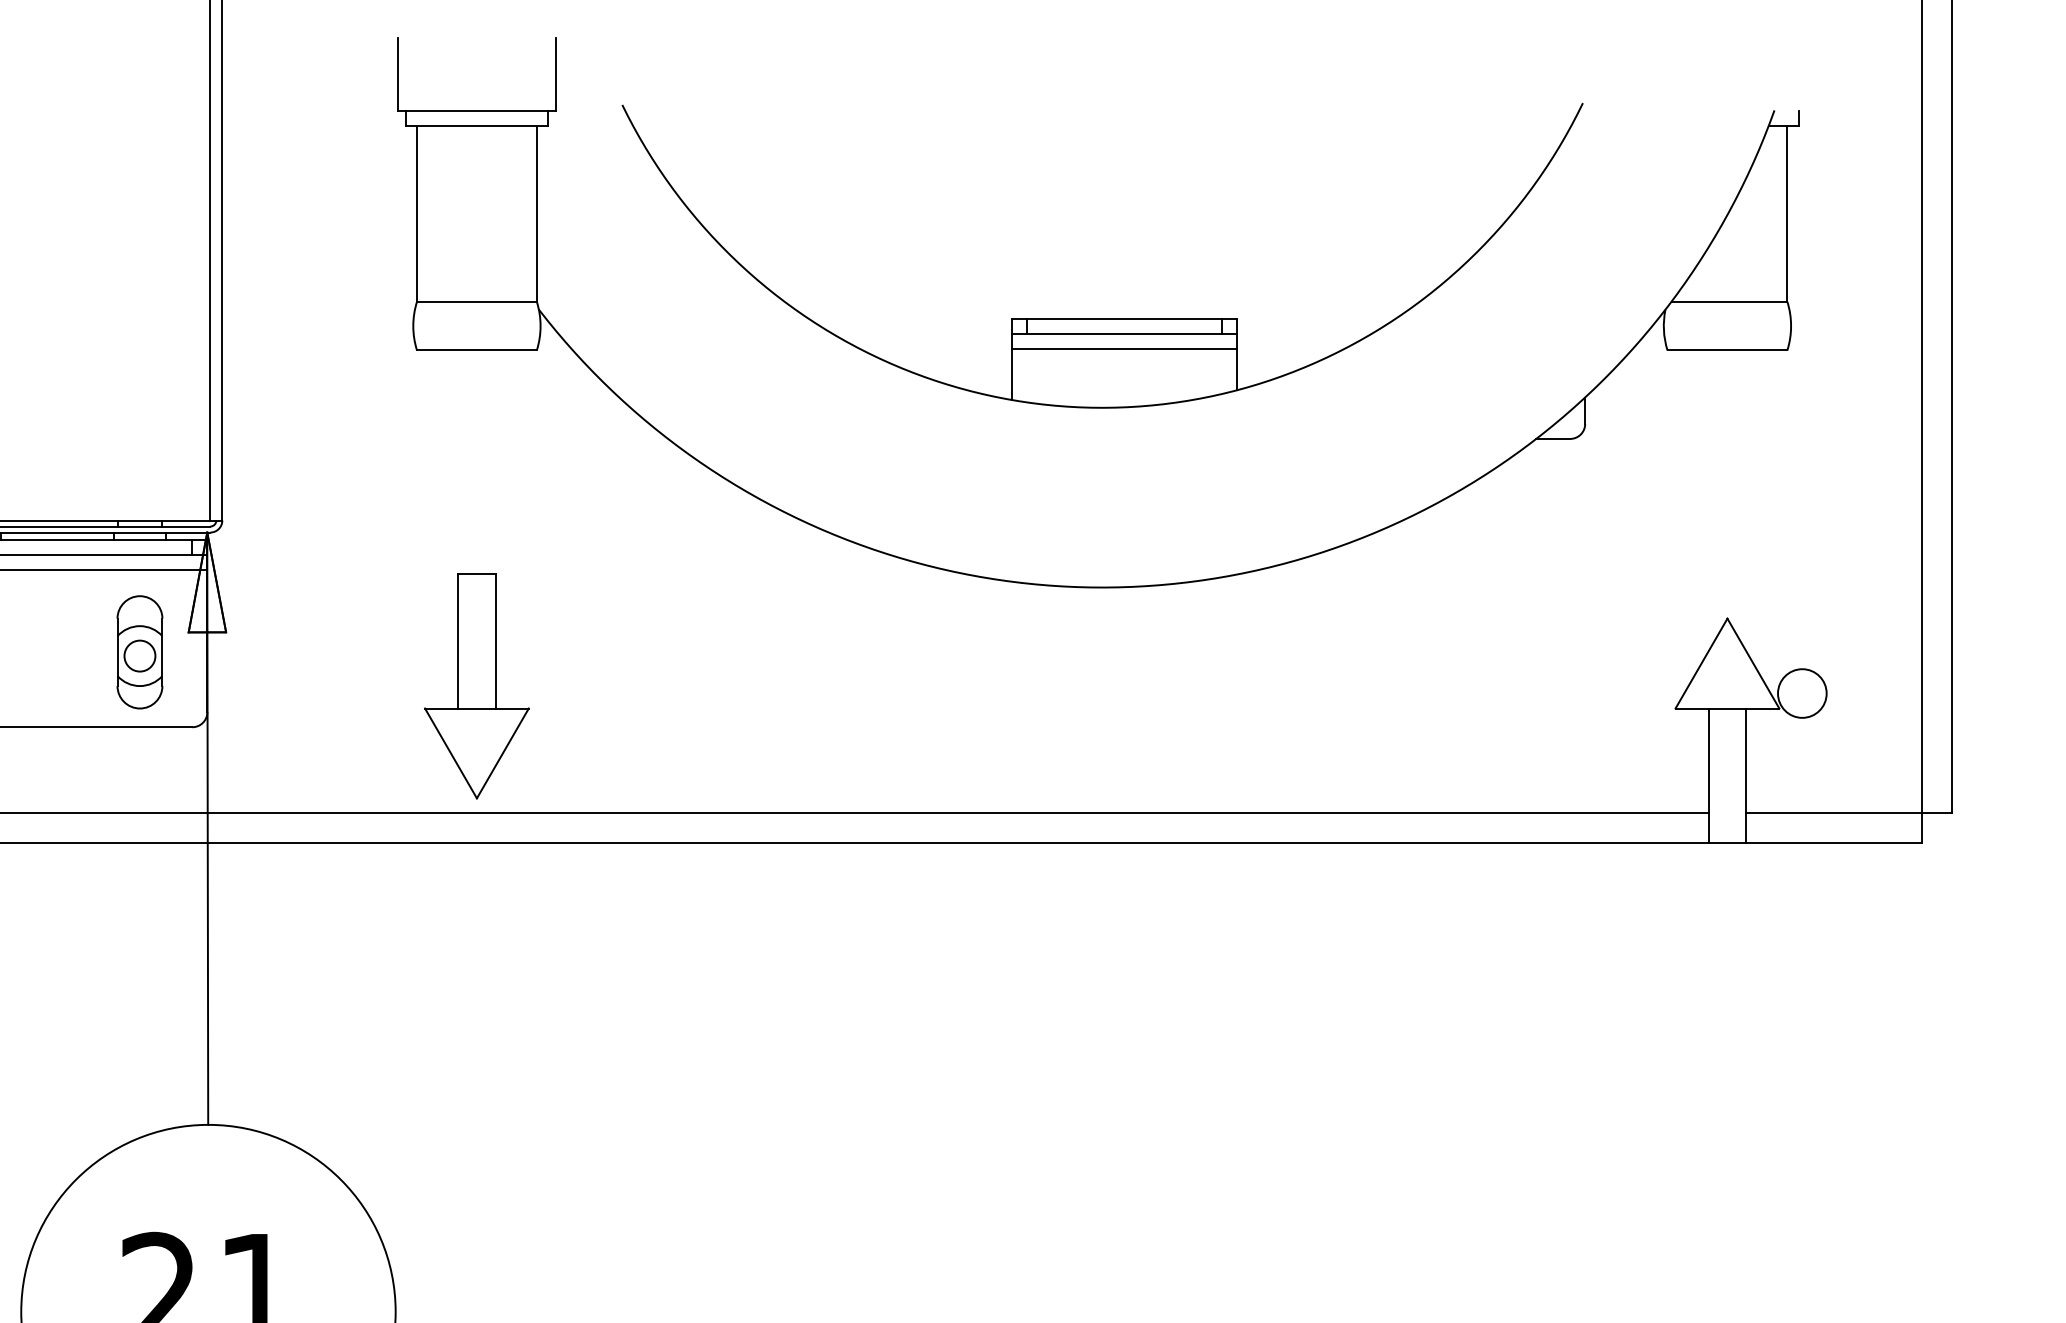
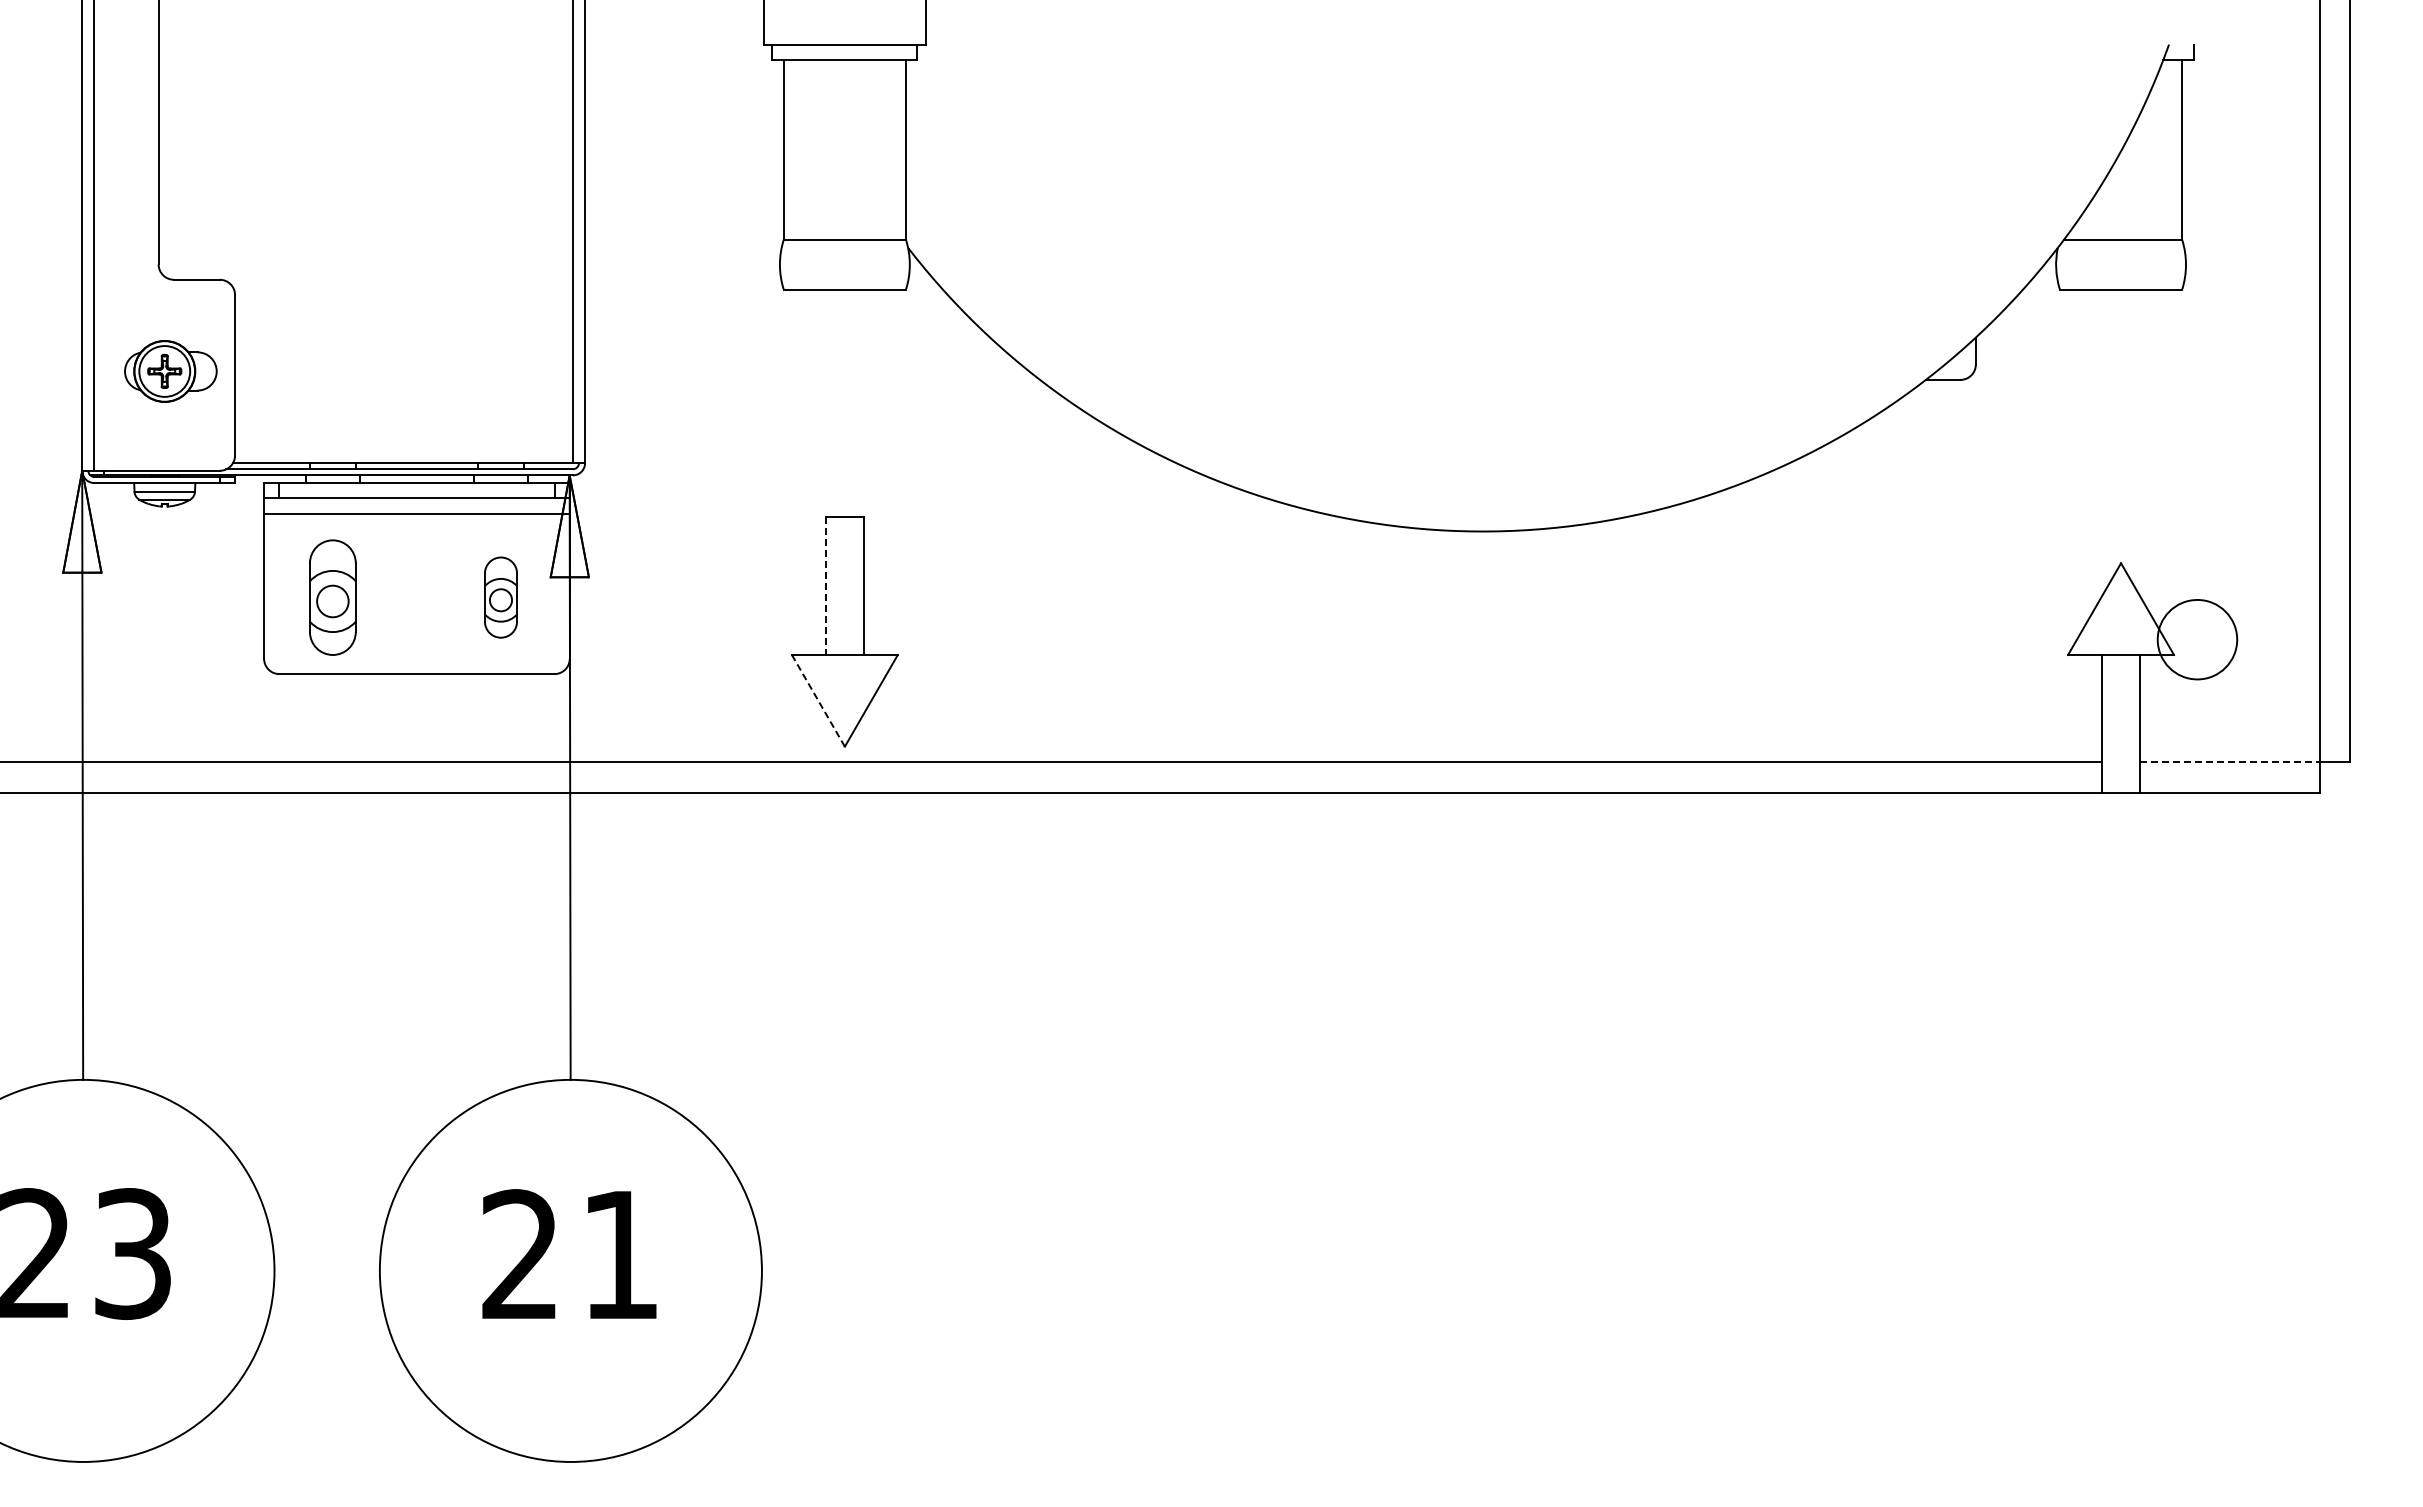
part: (1102, 319) -> (1483, 257), removed
line: (457, 641) -> (825, 586), solid -> dashed
part: (139, 652) -> (500, 597), size x0.7
circle: (1802, 693) -> (2197, 639), size x1.6
line: (451, 753) -> (818, 700), solid -> dashed
line: (1833, 812) -> (2229, 761), solid -> dashed

